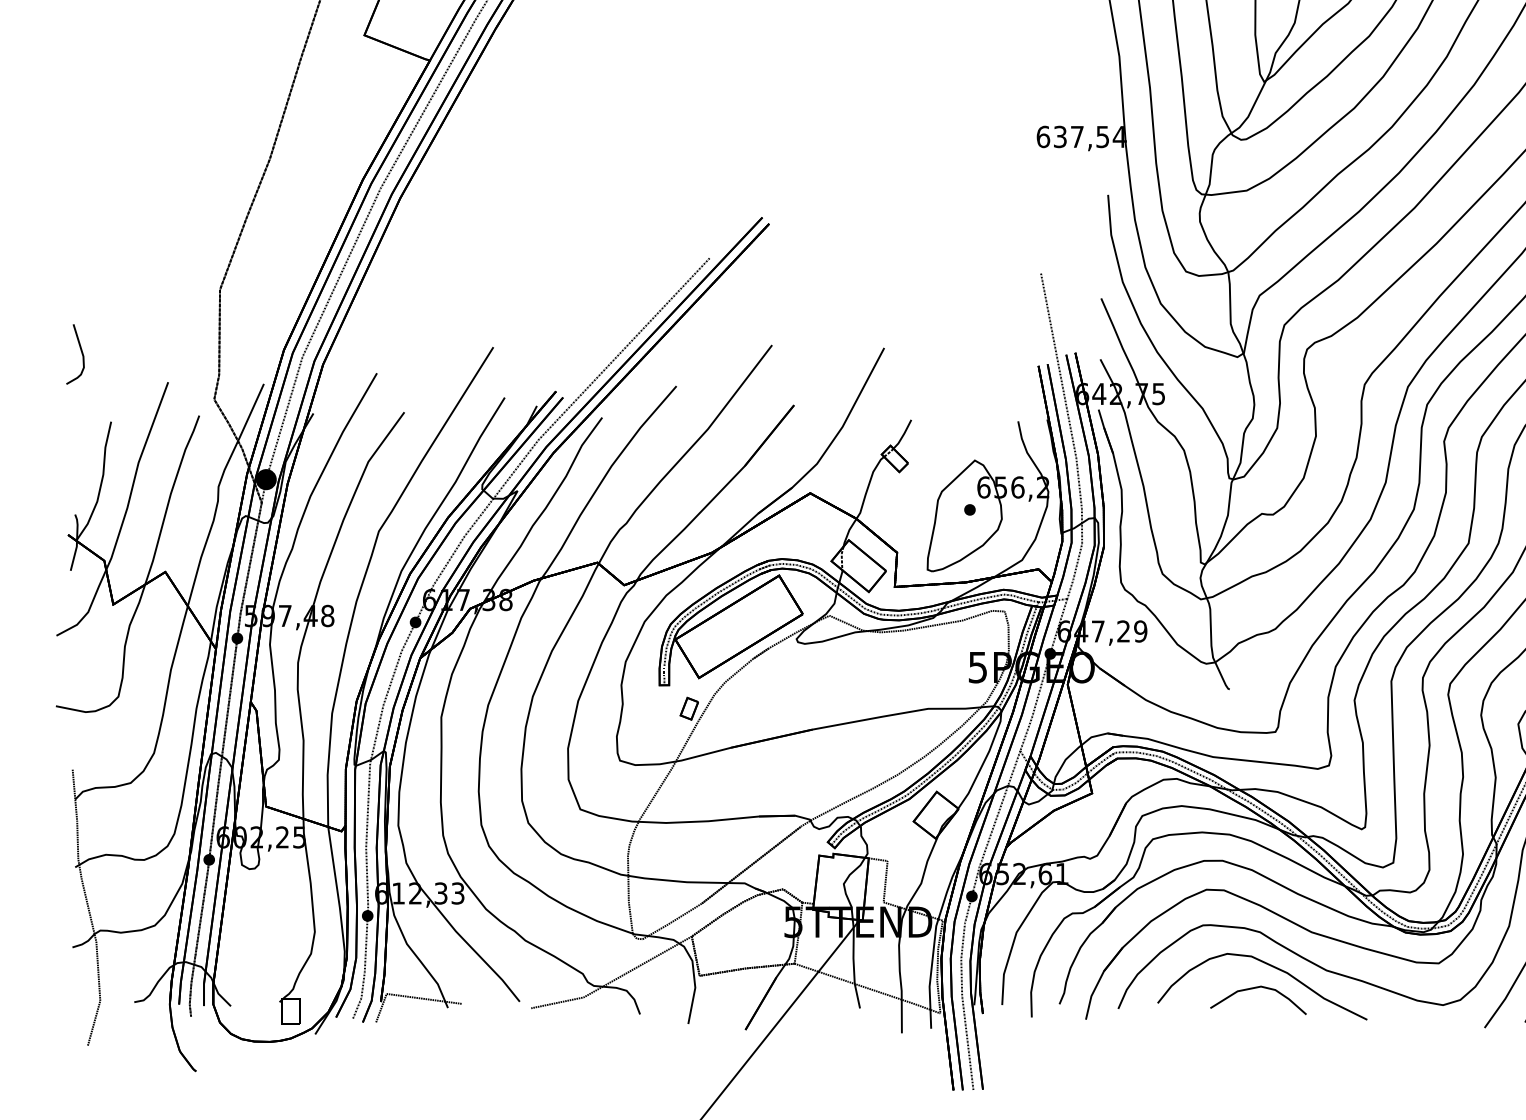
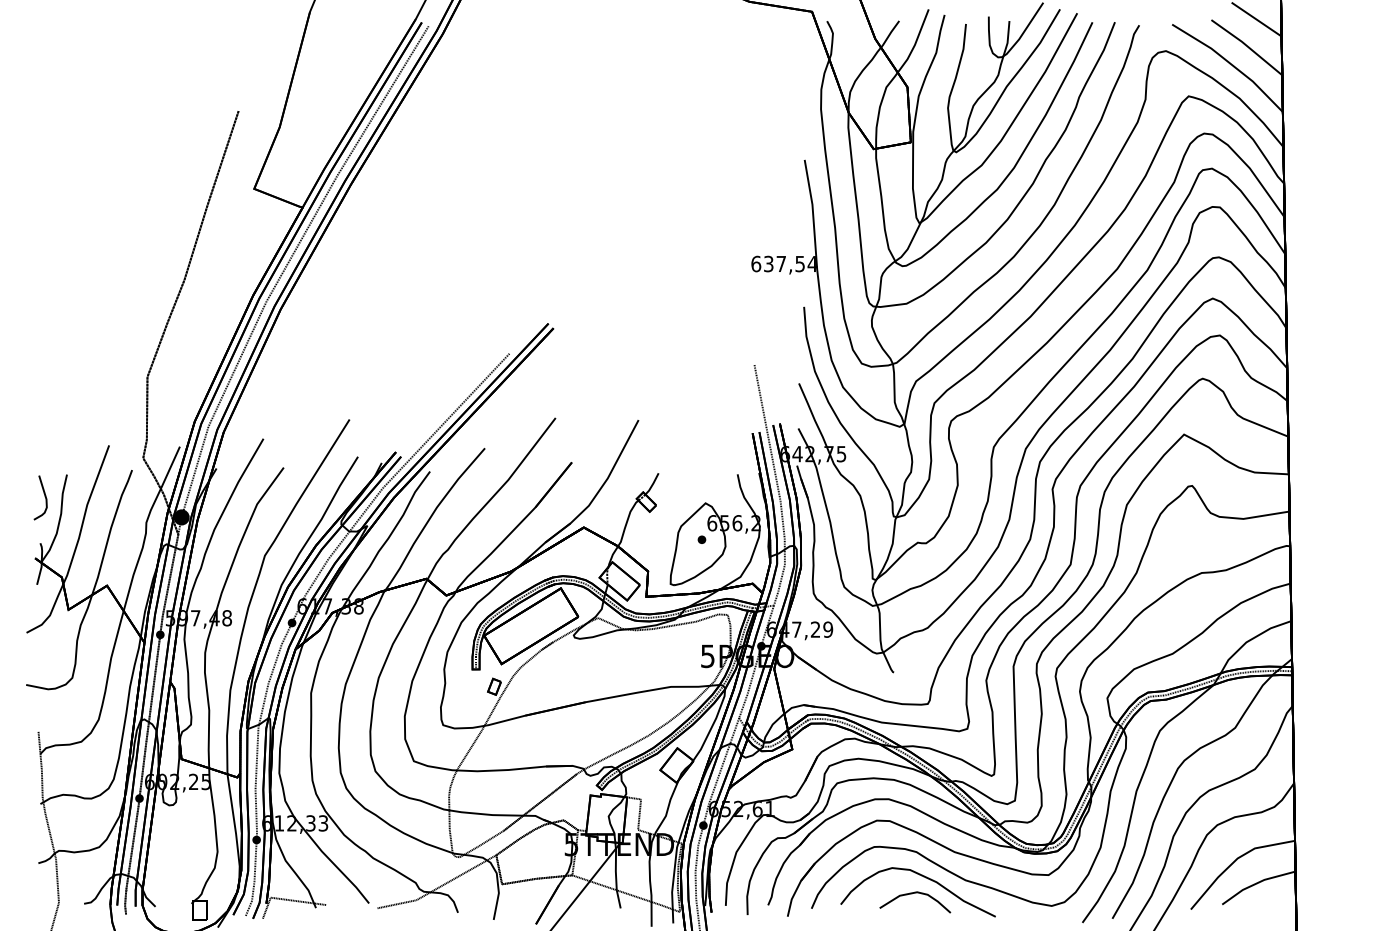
curve: (80, 352) -> (44, 496), moved

